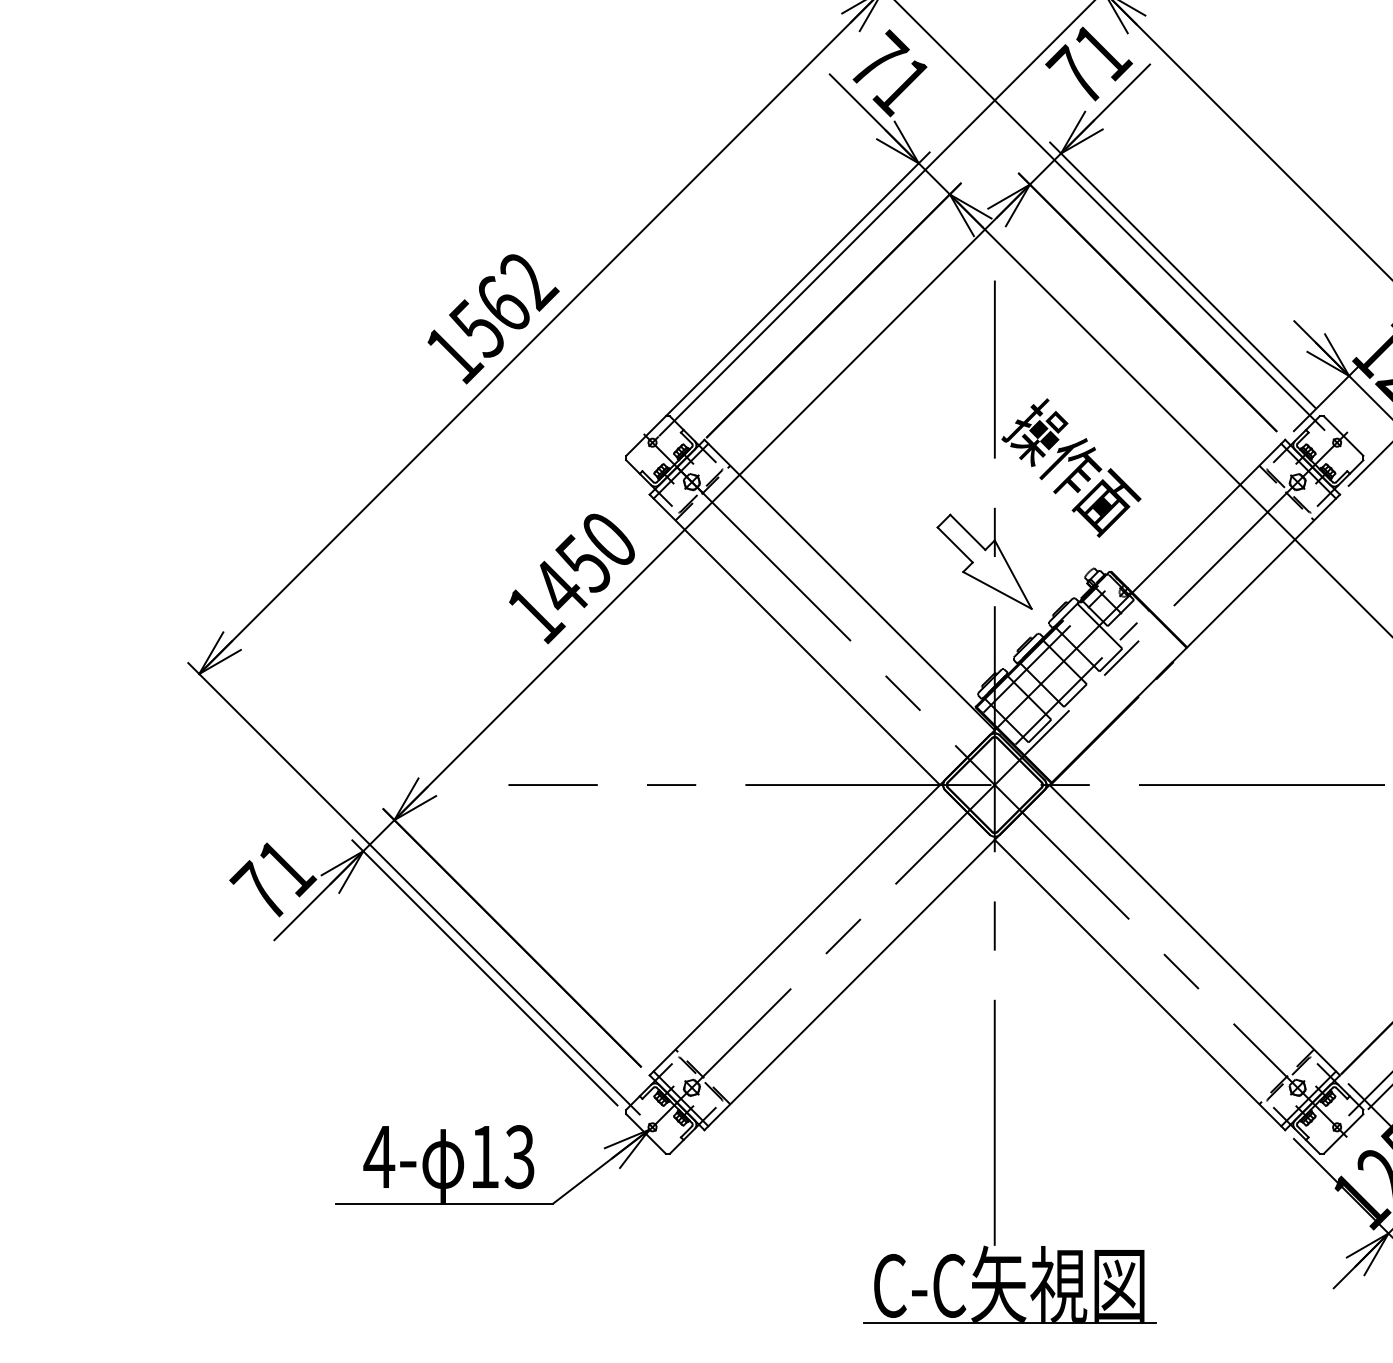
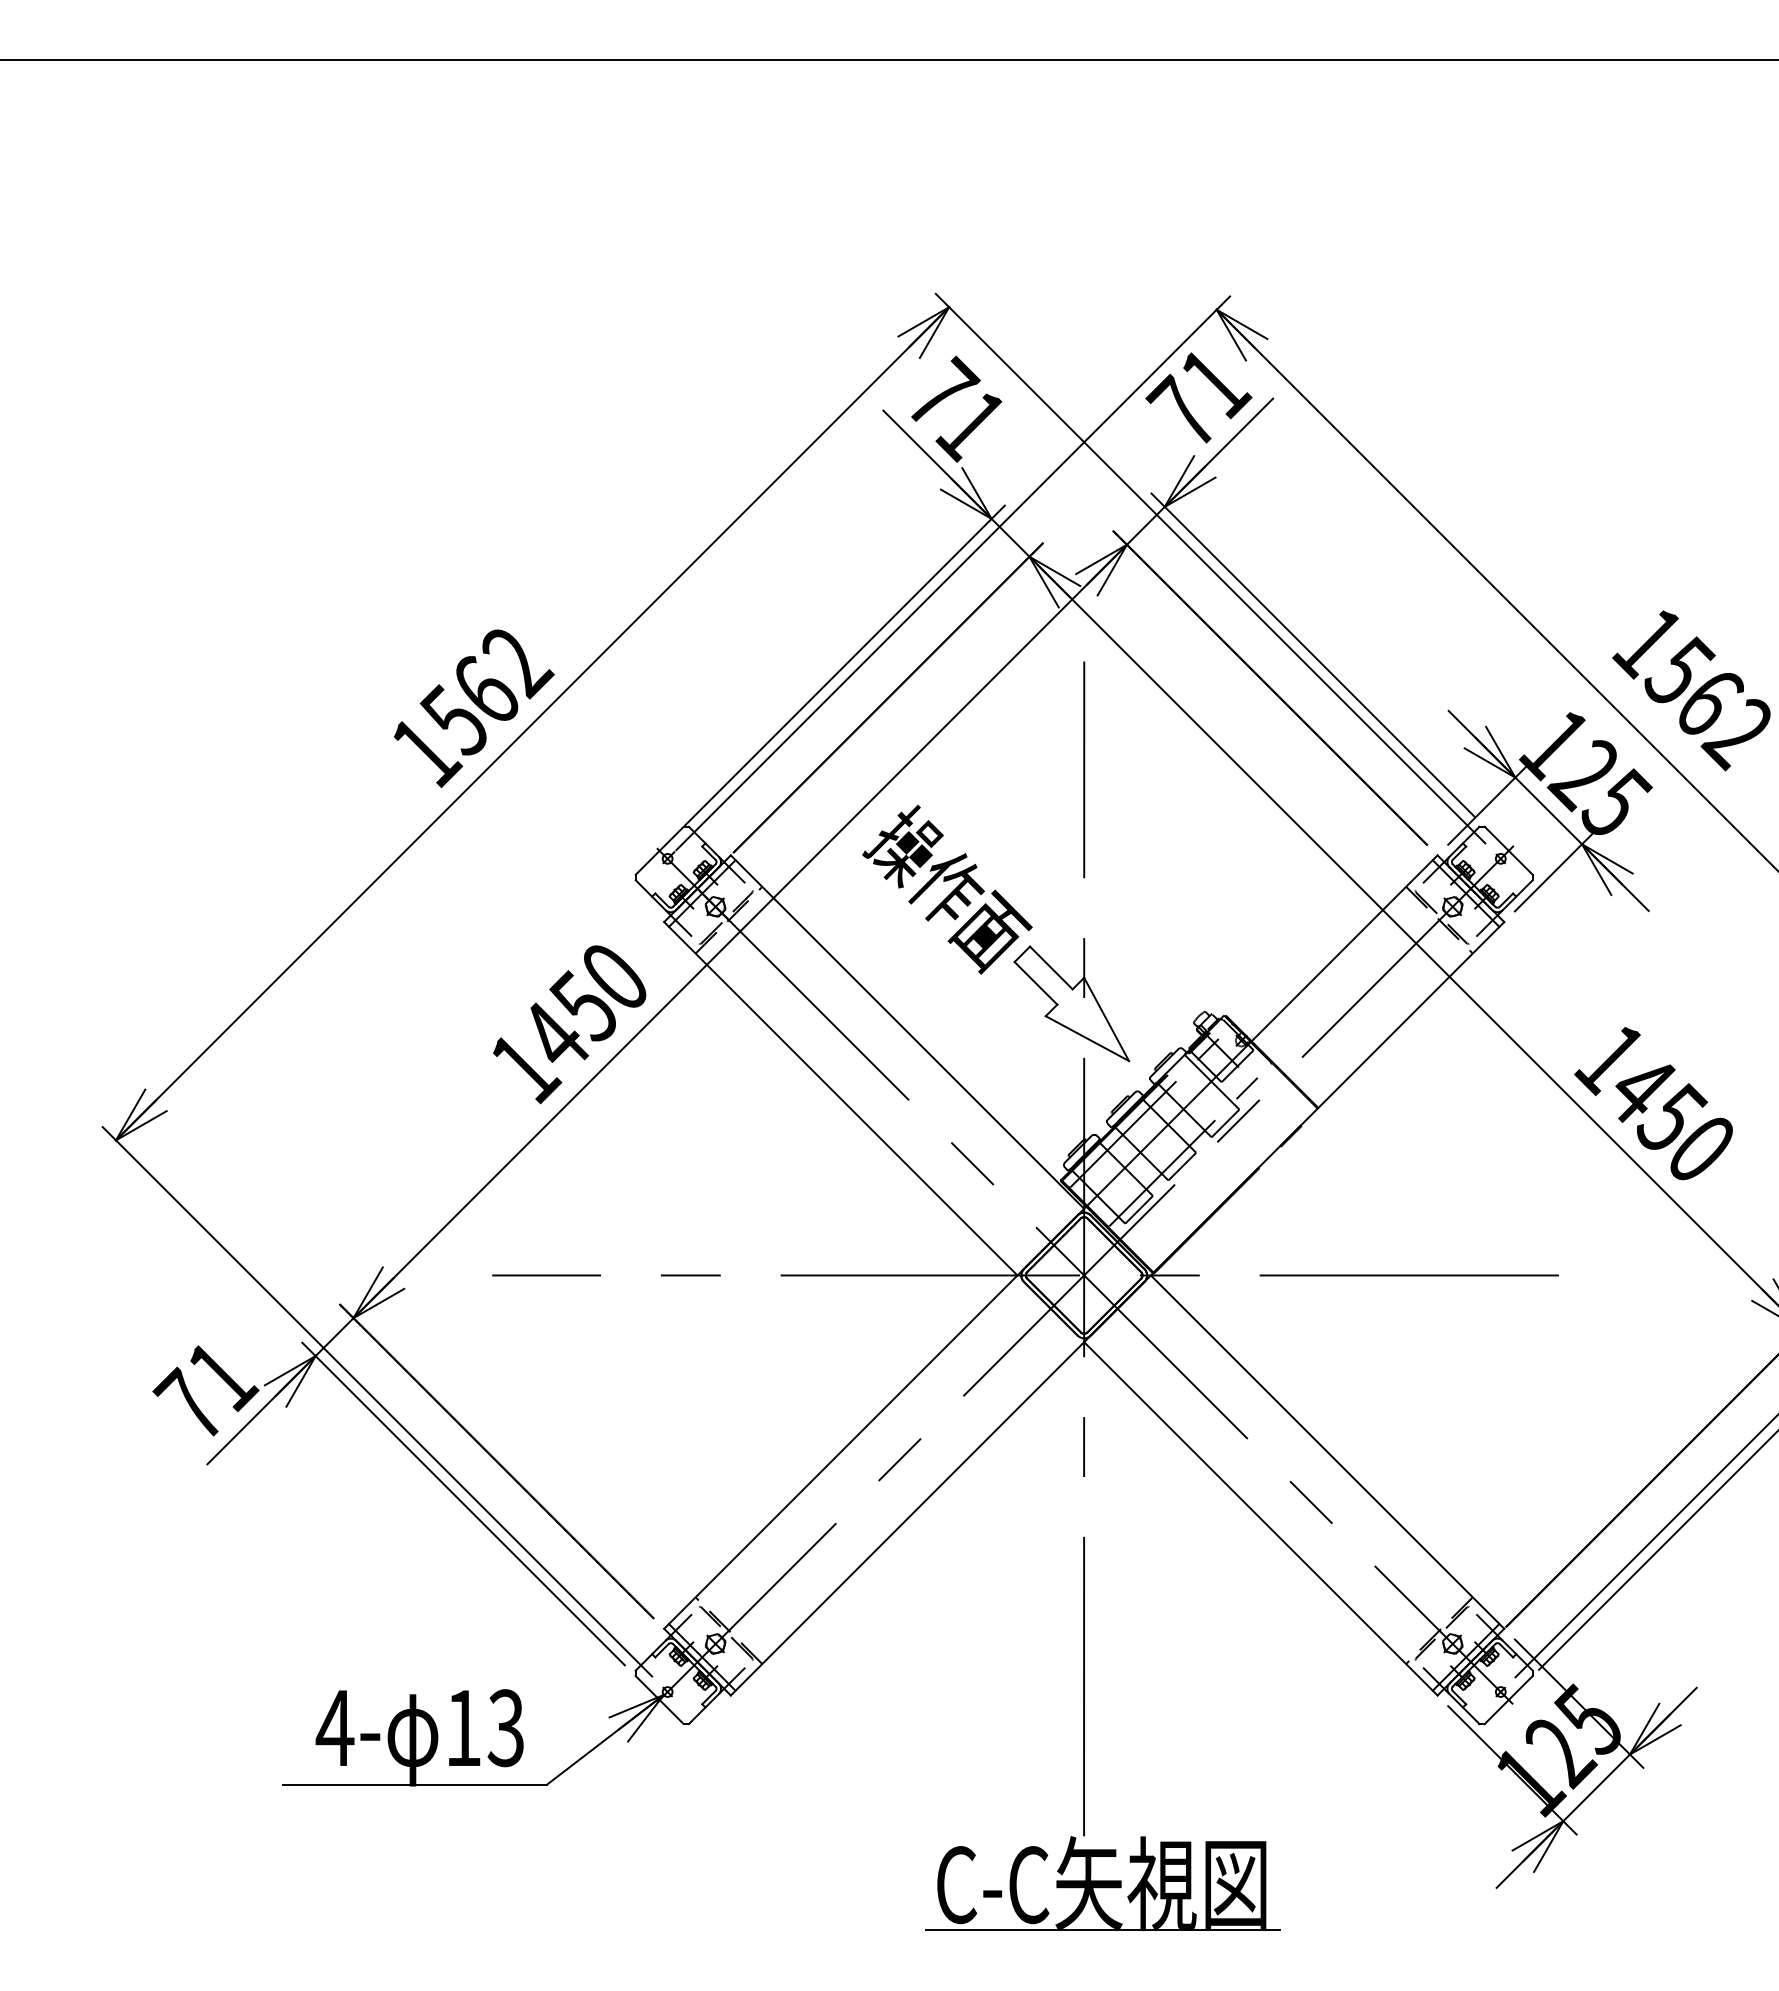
text: (1071, 467) -> (947, 889), moved

